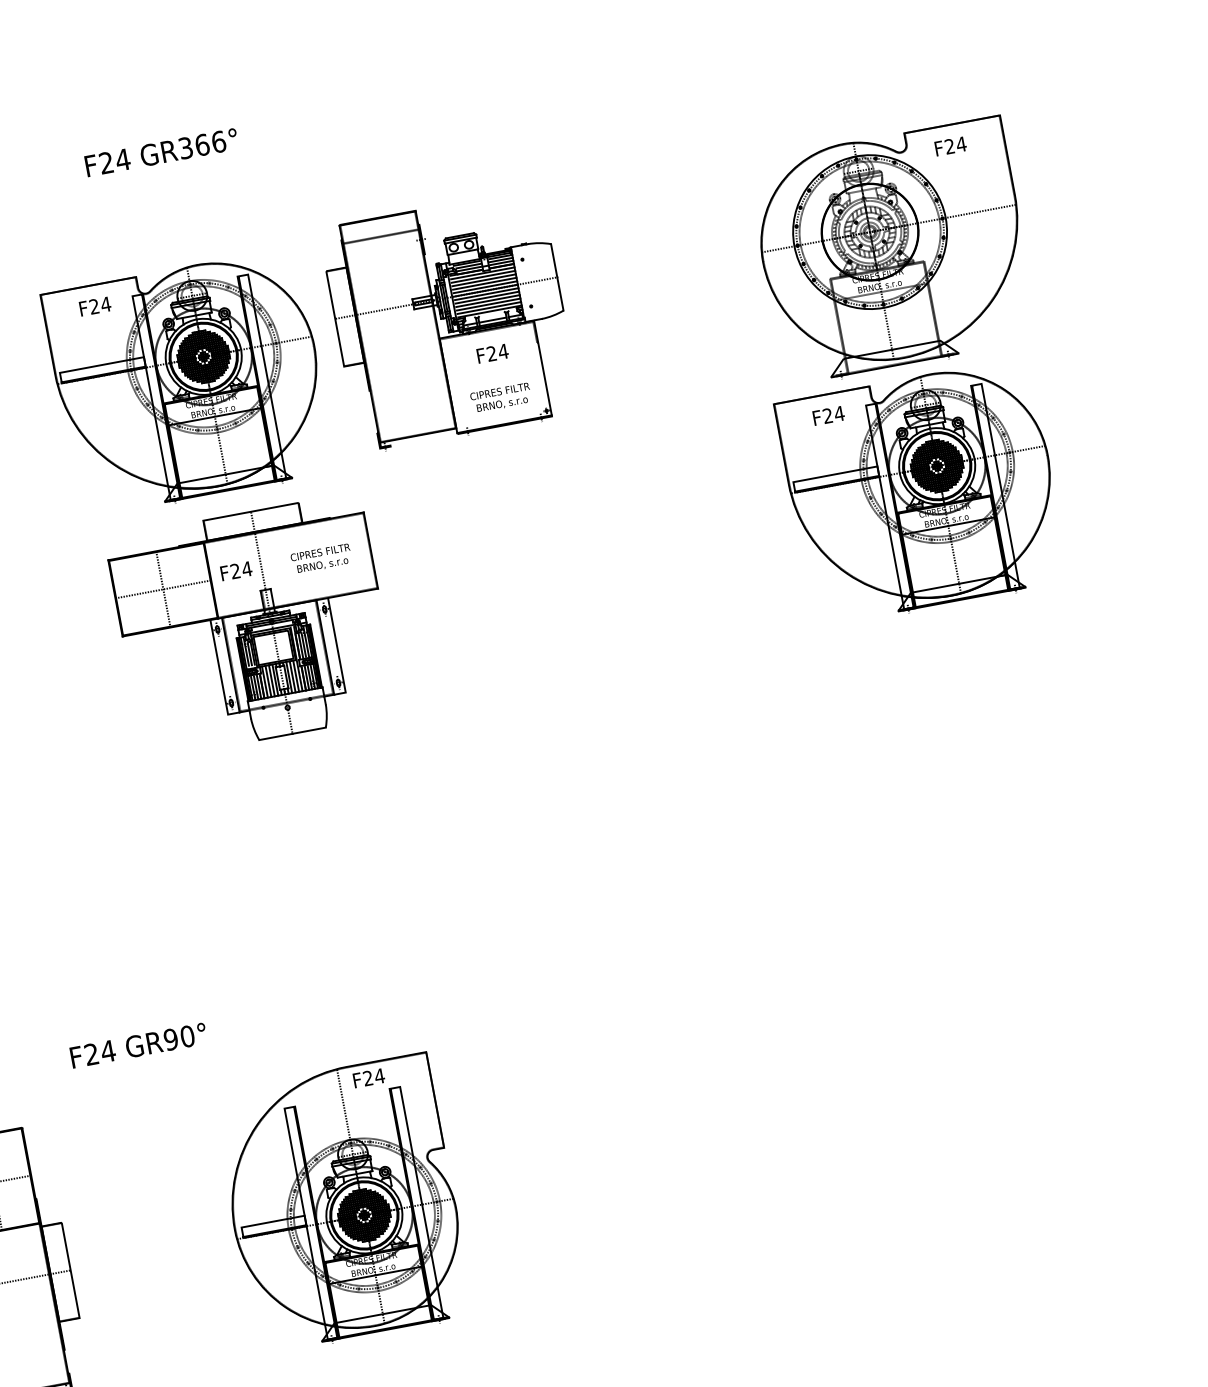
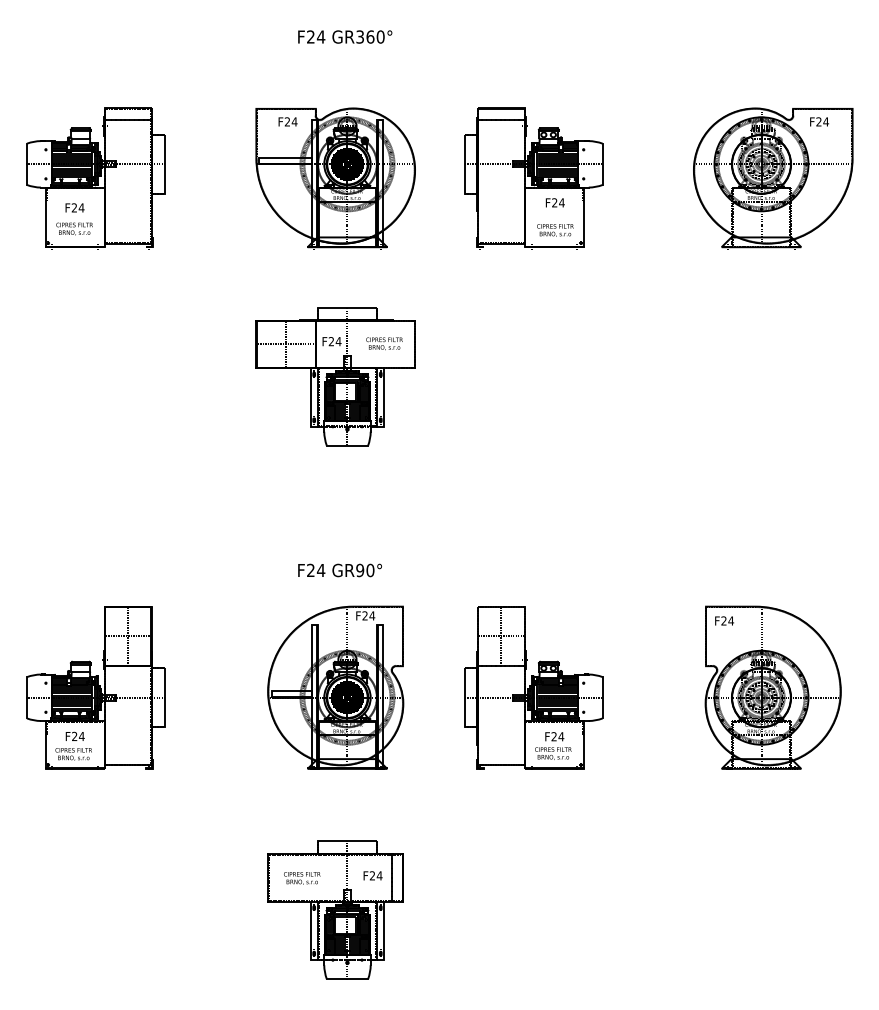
text: (218, 141) -> (380, 36), GR366° -> GR360°
part: (450, 320) -> (533, 178), moved
part: (922, 492) -> (763, 326), removed
part: (252, 626) -> (335, 376), moved
text: (137, 1045) -> (339, 570), moved
part: (1045, 1070) -> (772, 687), added
part: (660, 1142) -> (533, 687), added

